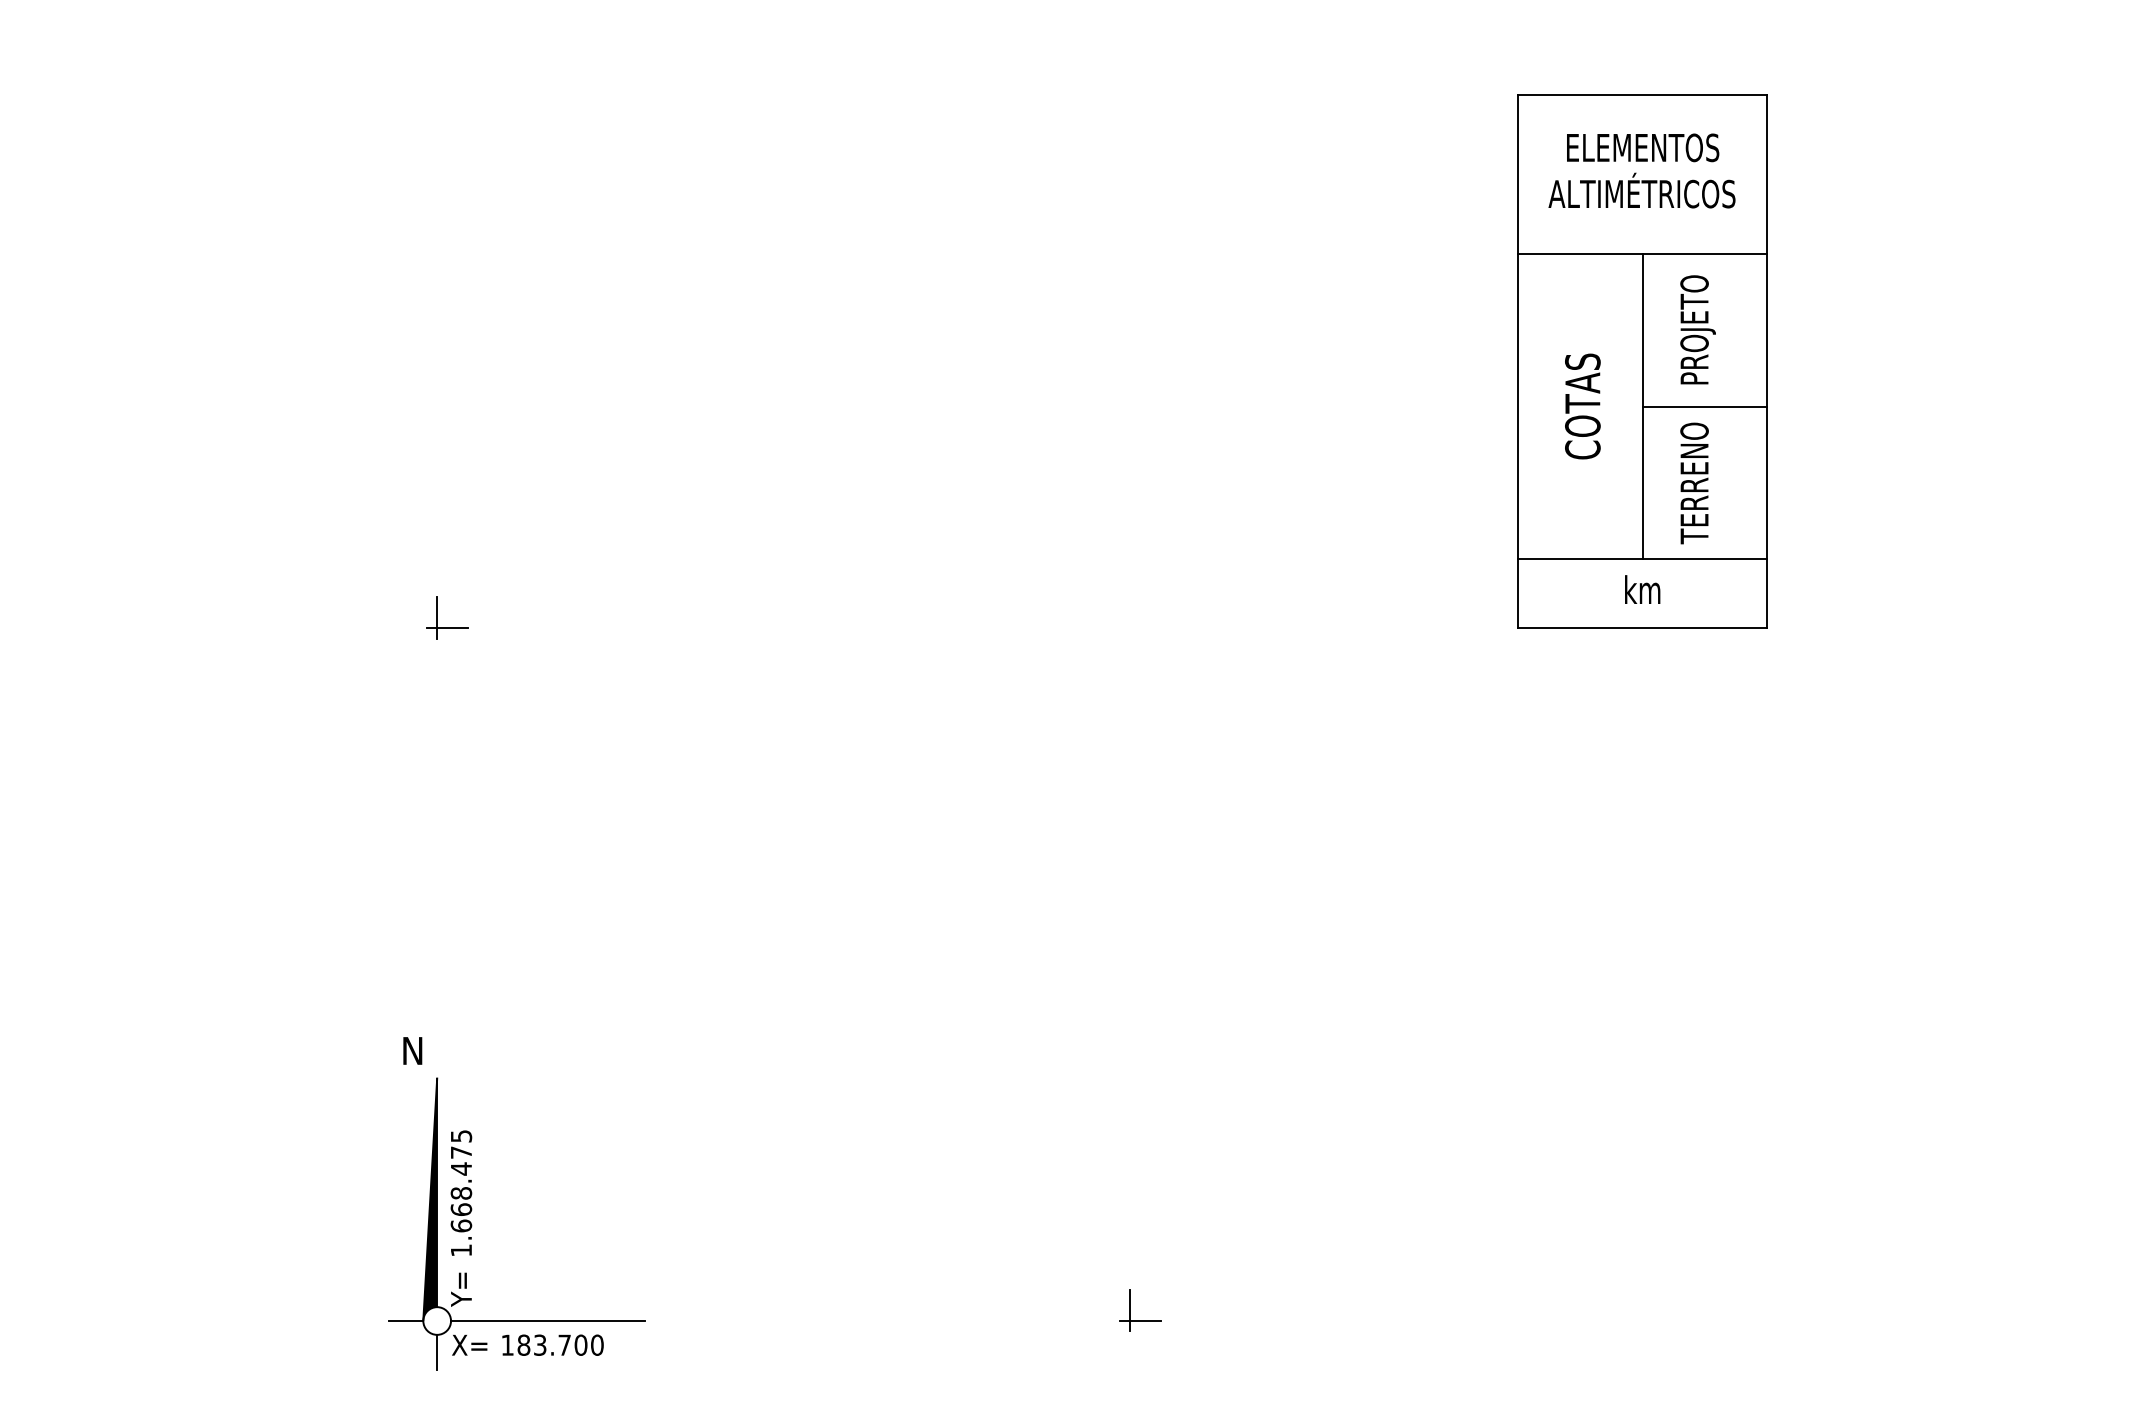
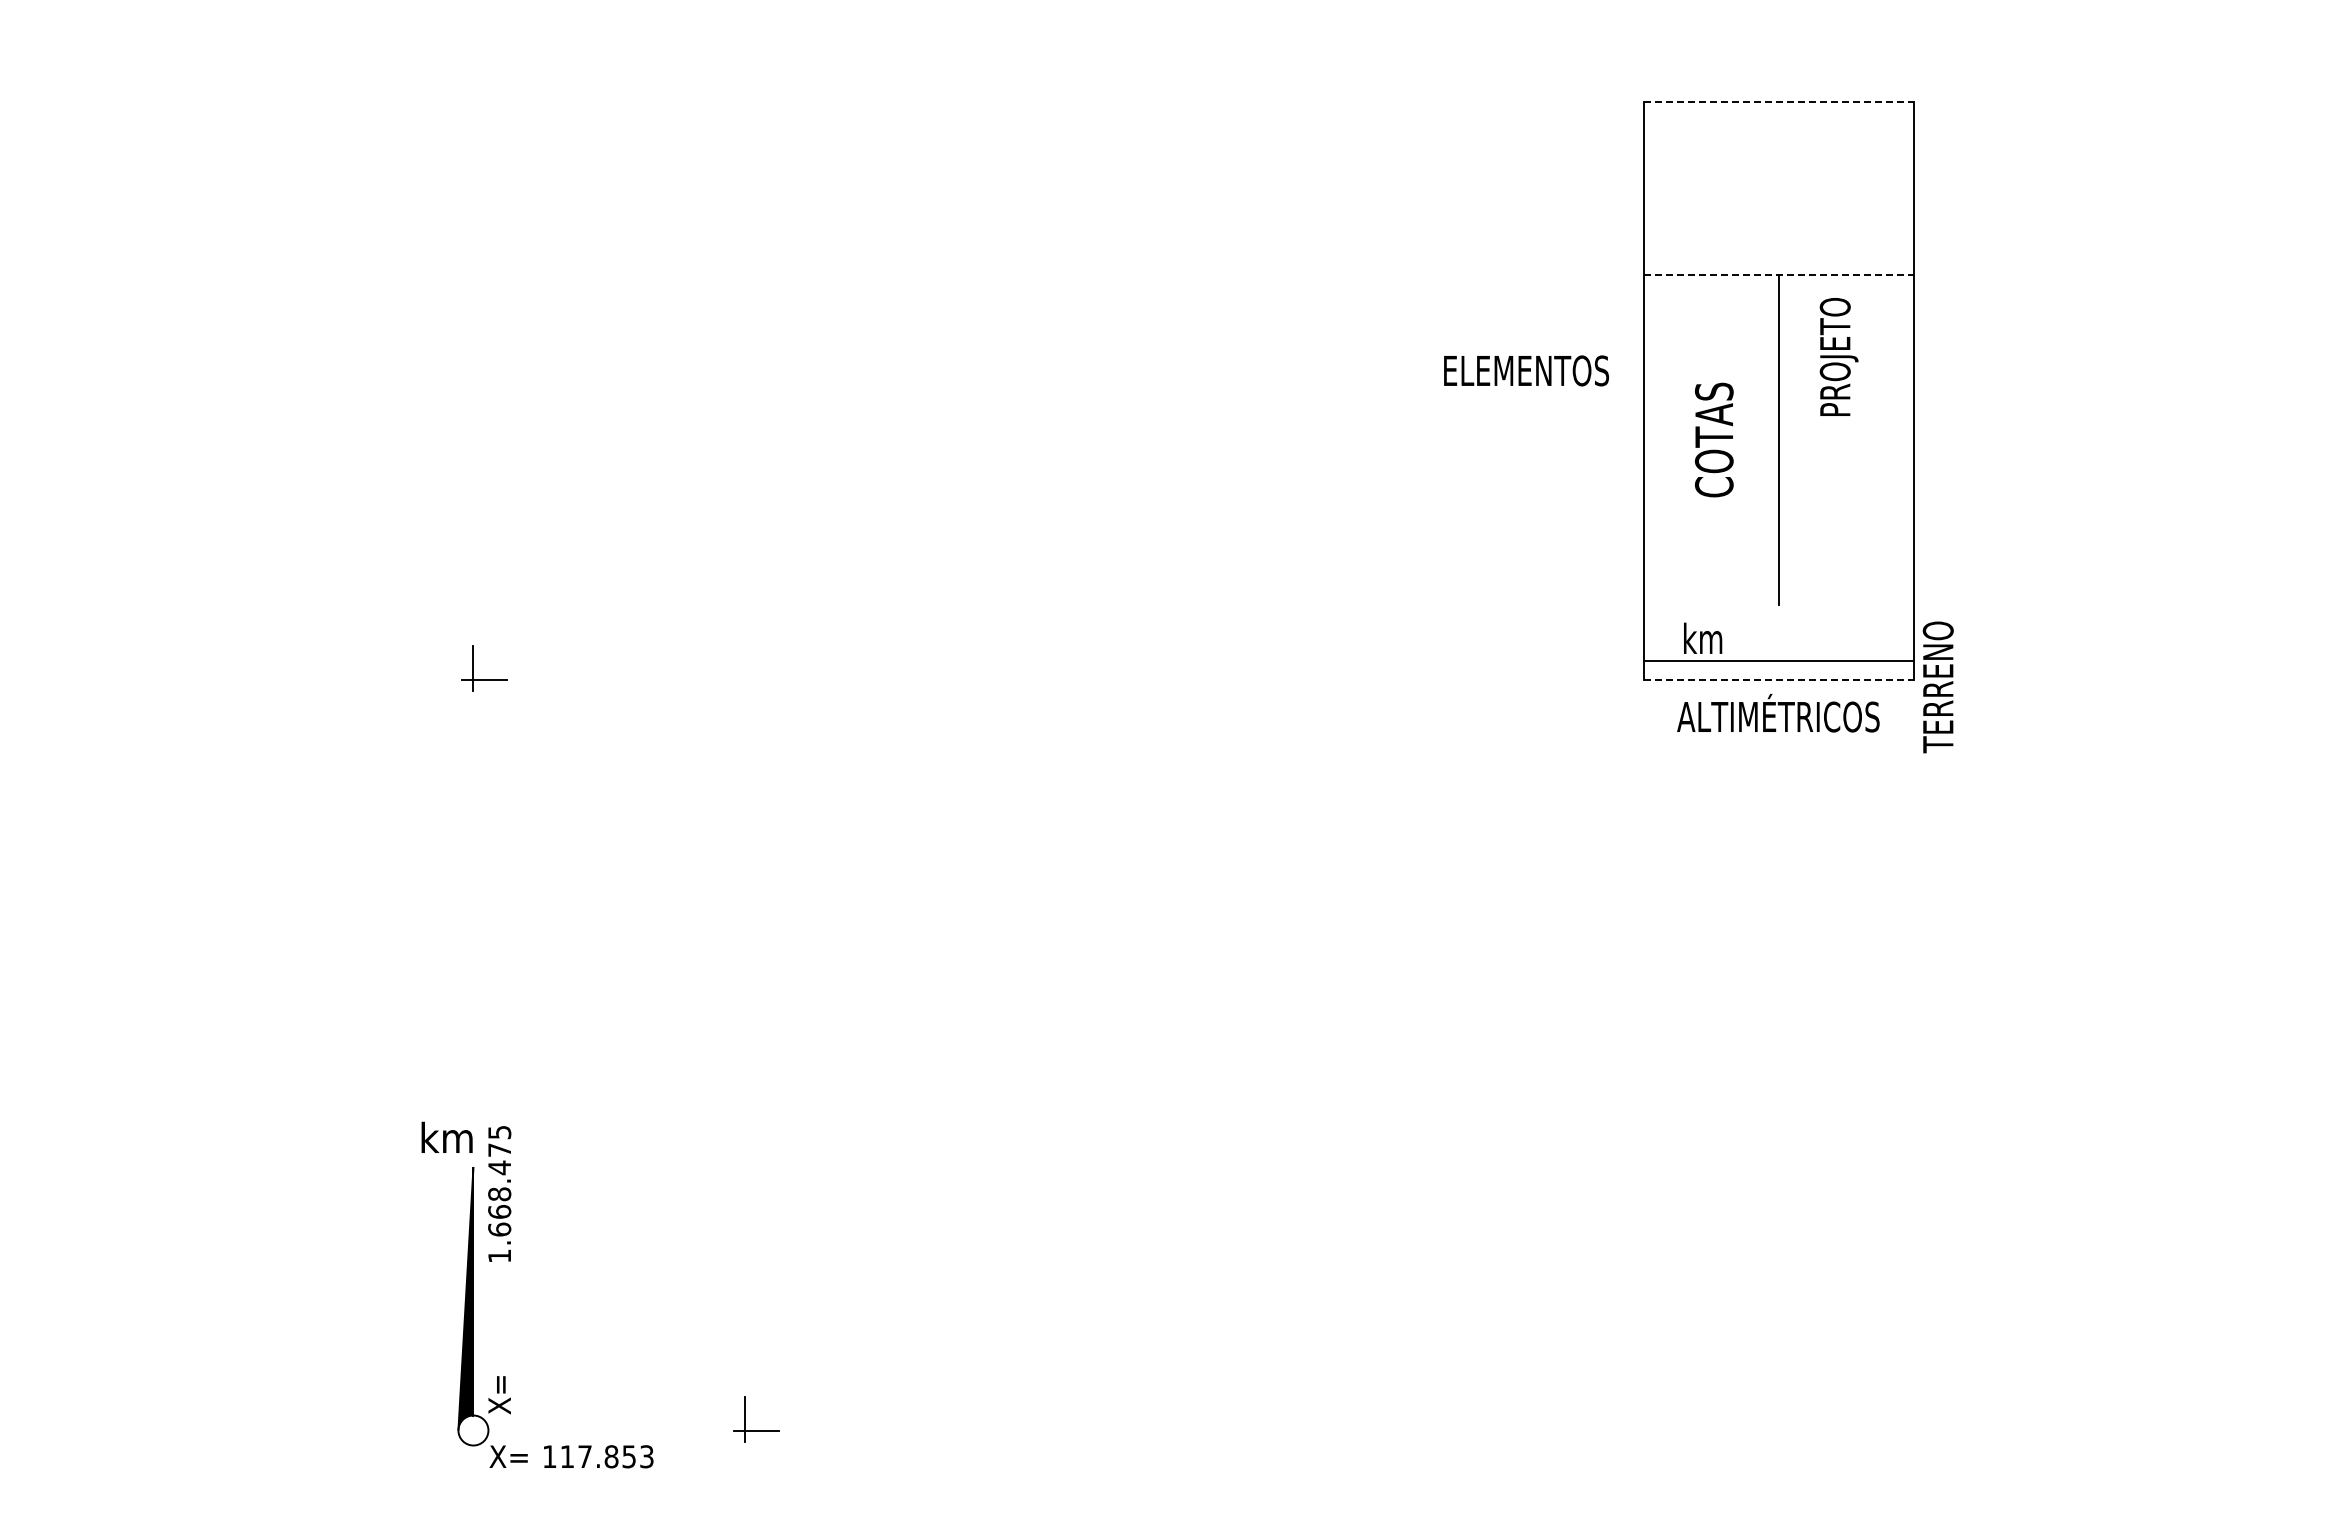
line: (1643, 94) -> (1779, 102), solid -> dashed
text: (1643, 147) -> (1526, 370), moved
text: (1642, 189) -> (1778, 712), moved
line: (1643, 254) -> (1779, 275), solid -> dashed
line: (1704, 406) -> (1846, 440), removed
text: (1693, 483) -> (1937, 687), moved
line: (1642, 559) -> (1778, 661), moved
text: (1643, 588) -> (1703, 637), moved
line: (1643, 628) -> (1779, 680), solid -> dashed
text: (412, 1049) -> (446, 1136), N -> km
text: (461, 1192) -> (499, 1193), moved
text: (461, 1288) -> (499, 1395), Y= -> X=
part: (1130, 1310) -> (745, 1419), moved
line: (405, 1320) -> (439, 1430), removed
line: (548, 1320) -> (593, 1430), removed
text: (560, 1345) -> (606, 1456), 183.700 -> 117.853
line: (437, 1352) -> (473, 1464), removed

